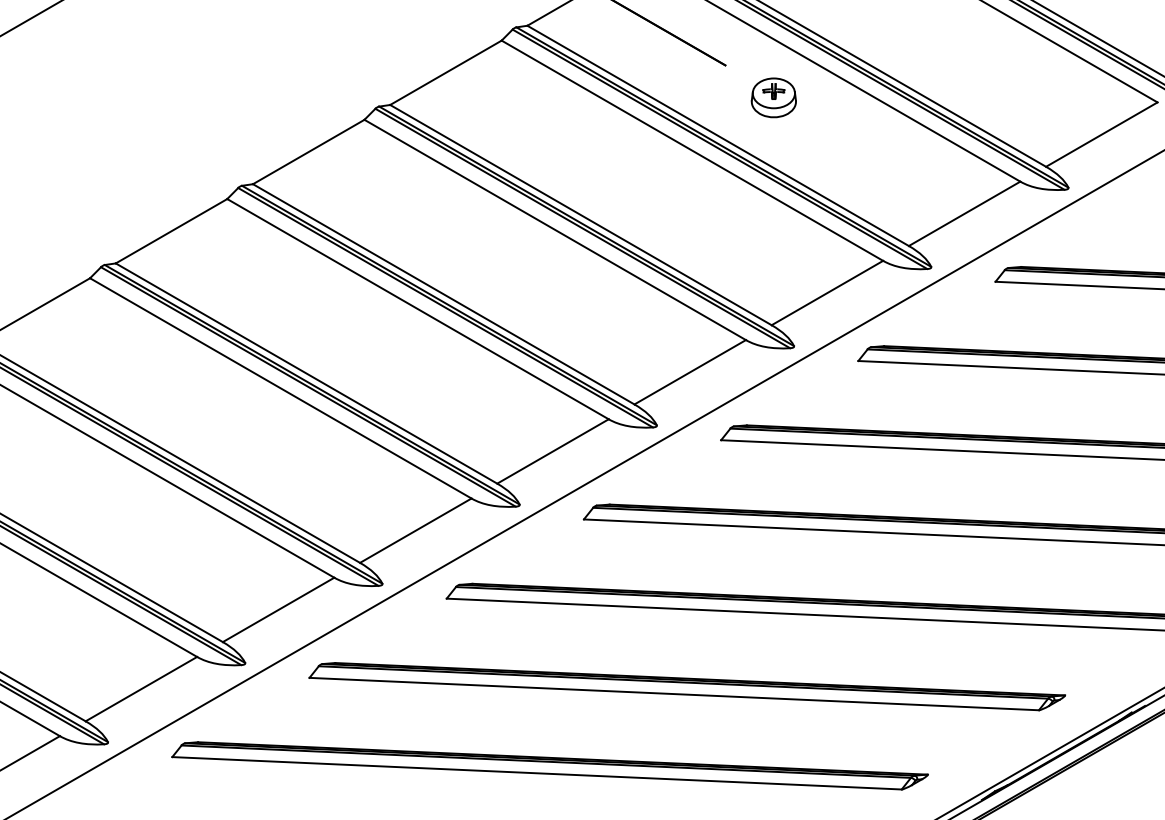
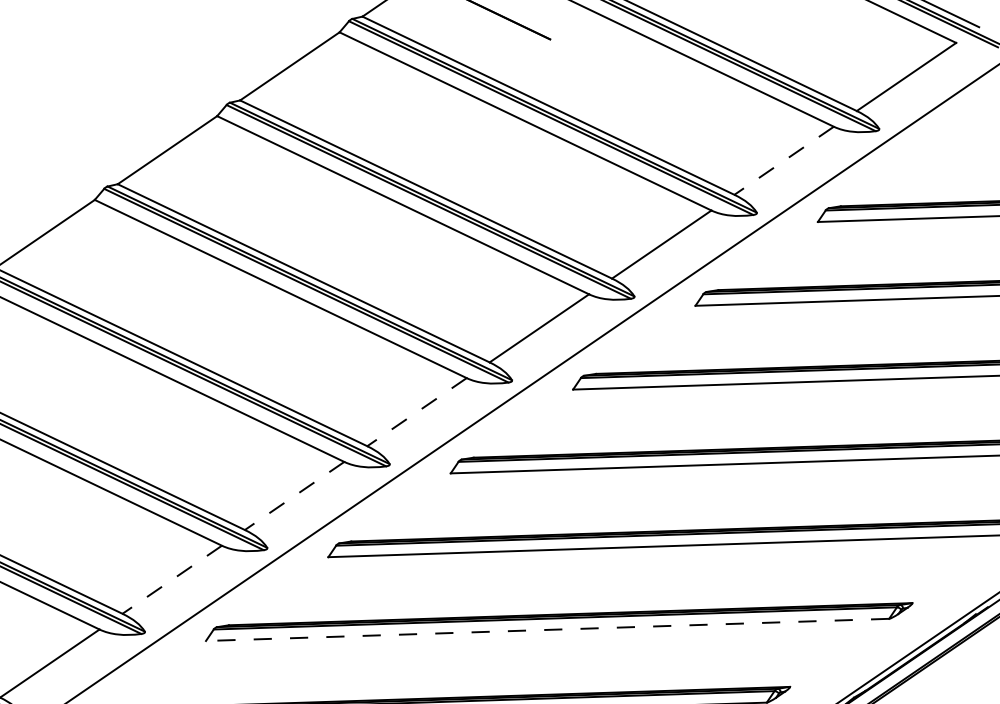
part: (773, 97) -> (597, 65), removed
line: (964, 214) -> (784, 161), solid -> dashed
line: (552, 451) -> (416, 412), solid -> dashed
line: (415, 530) -> (294, 495), solid -> dashed
line: (278, 610) -> (172, 580), solid -> dashed
line: (673, 694) -> (546, 630), solid -> dashed

